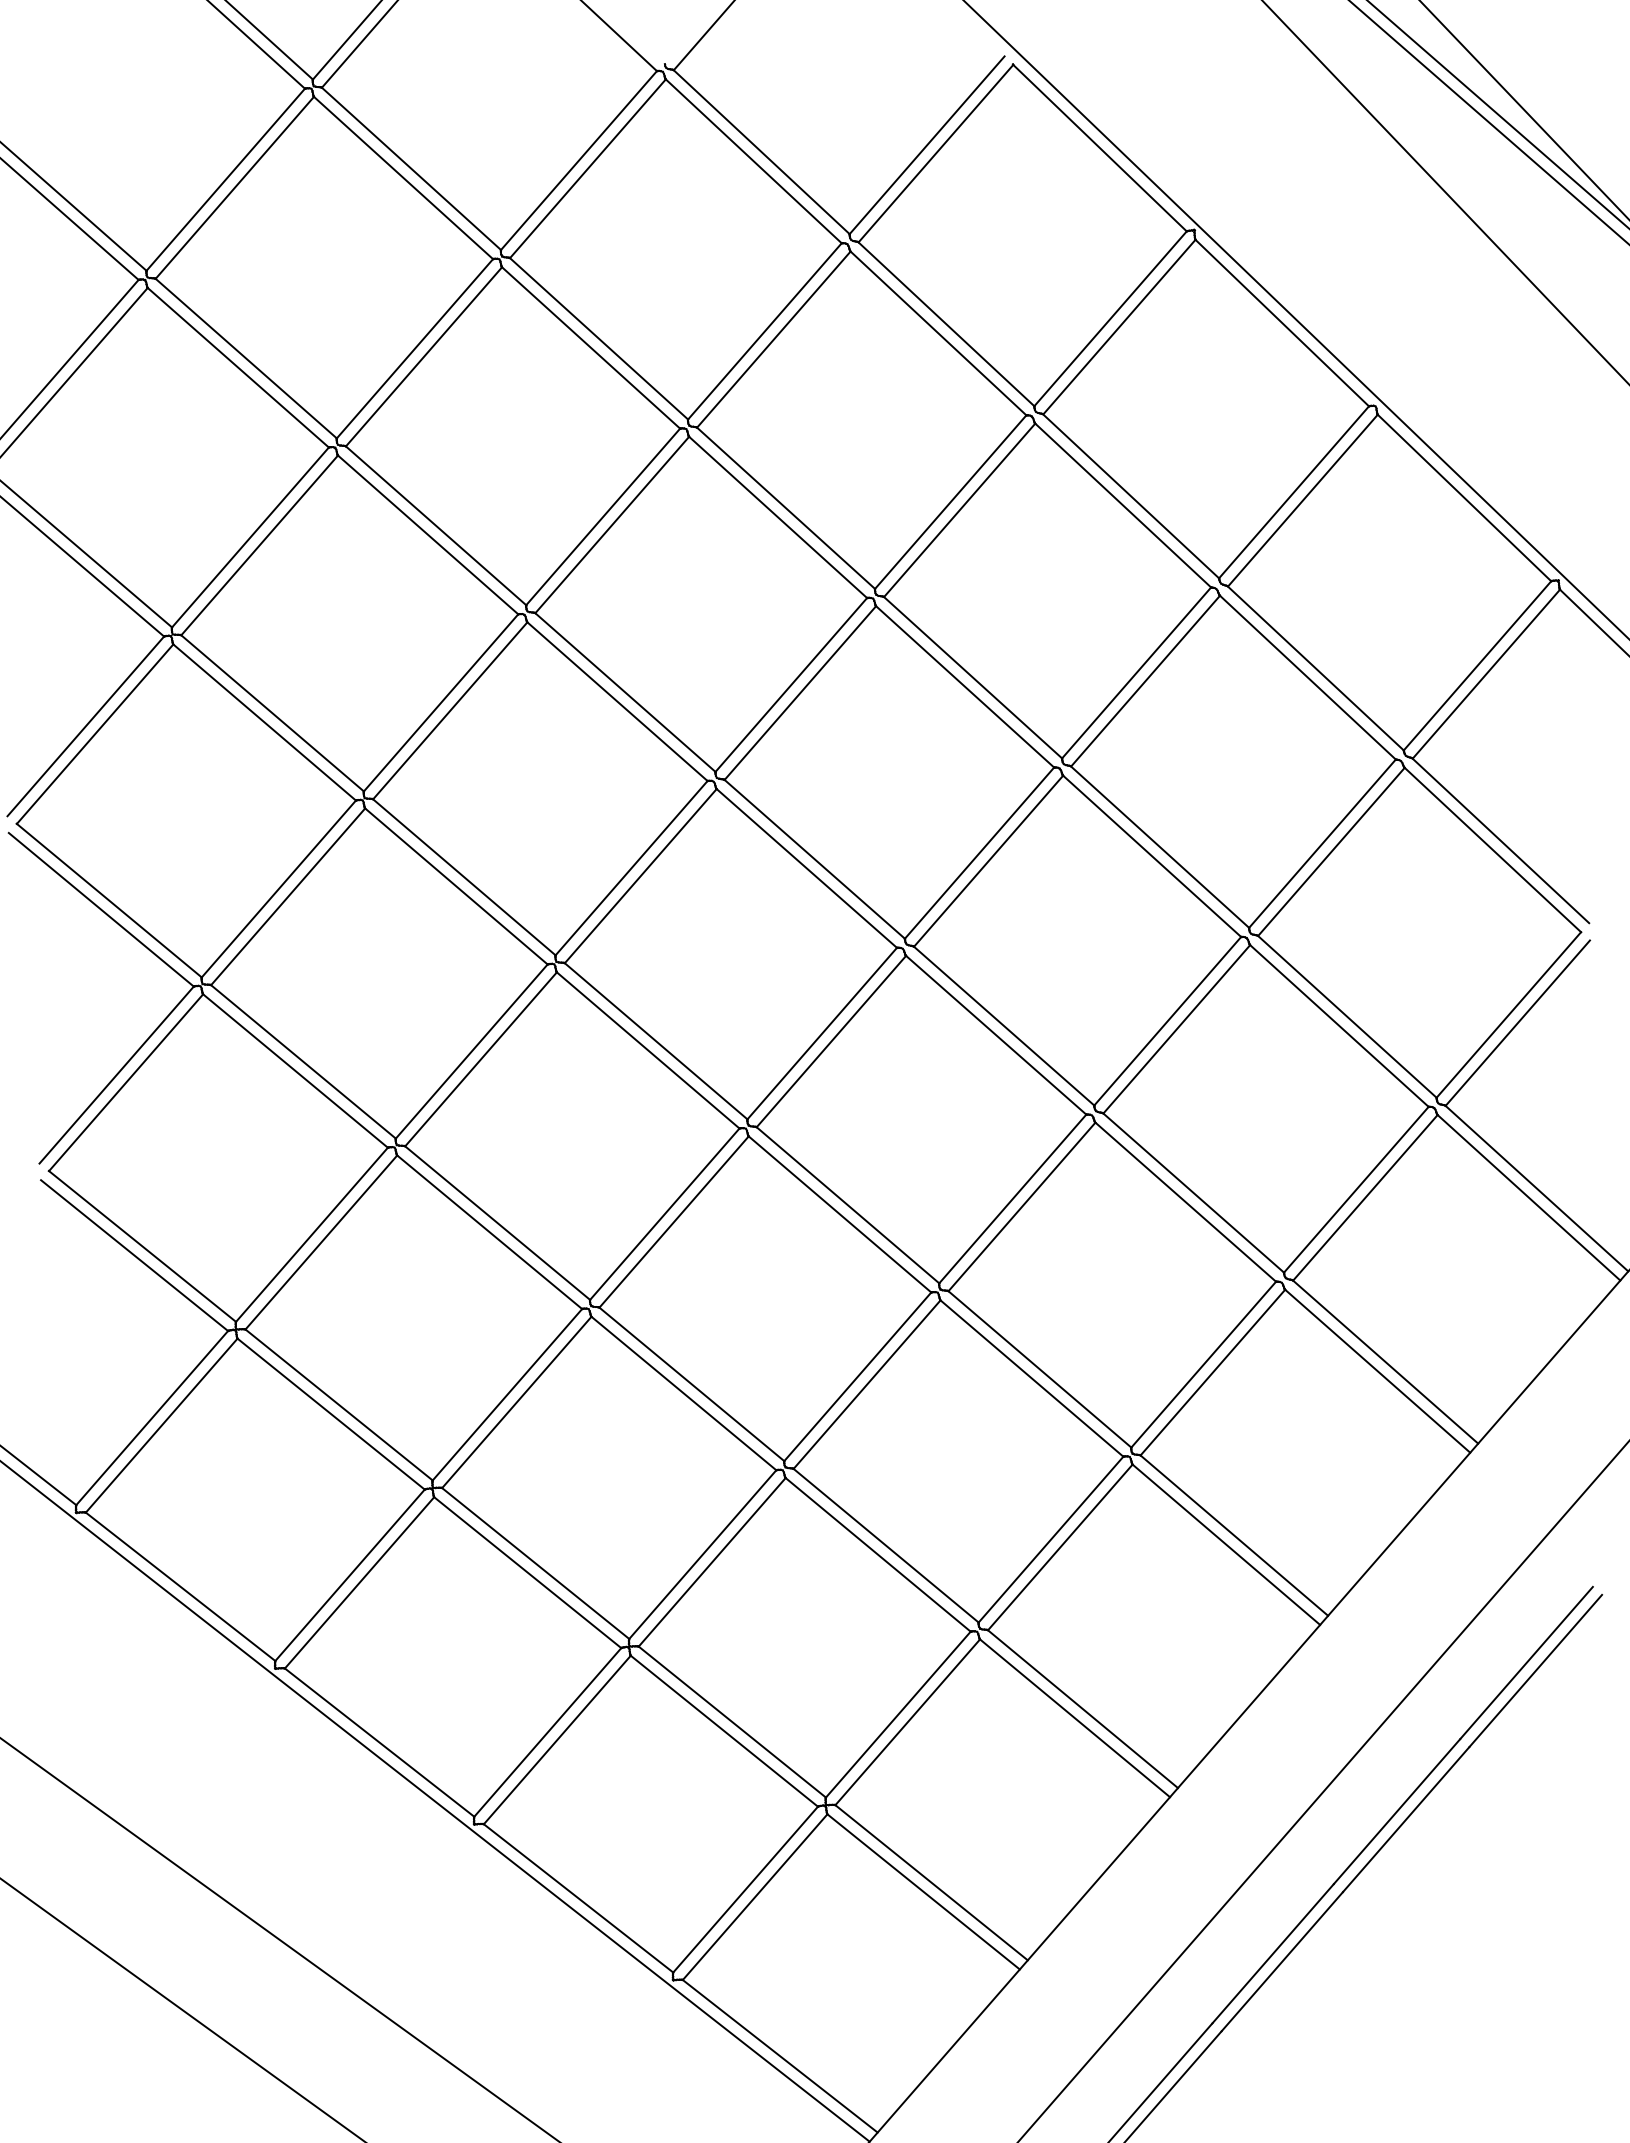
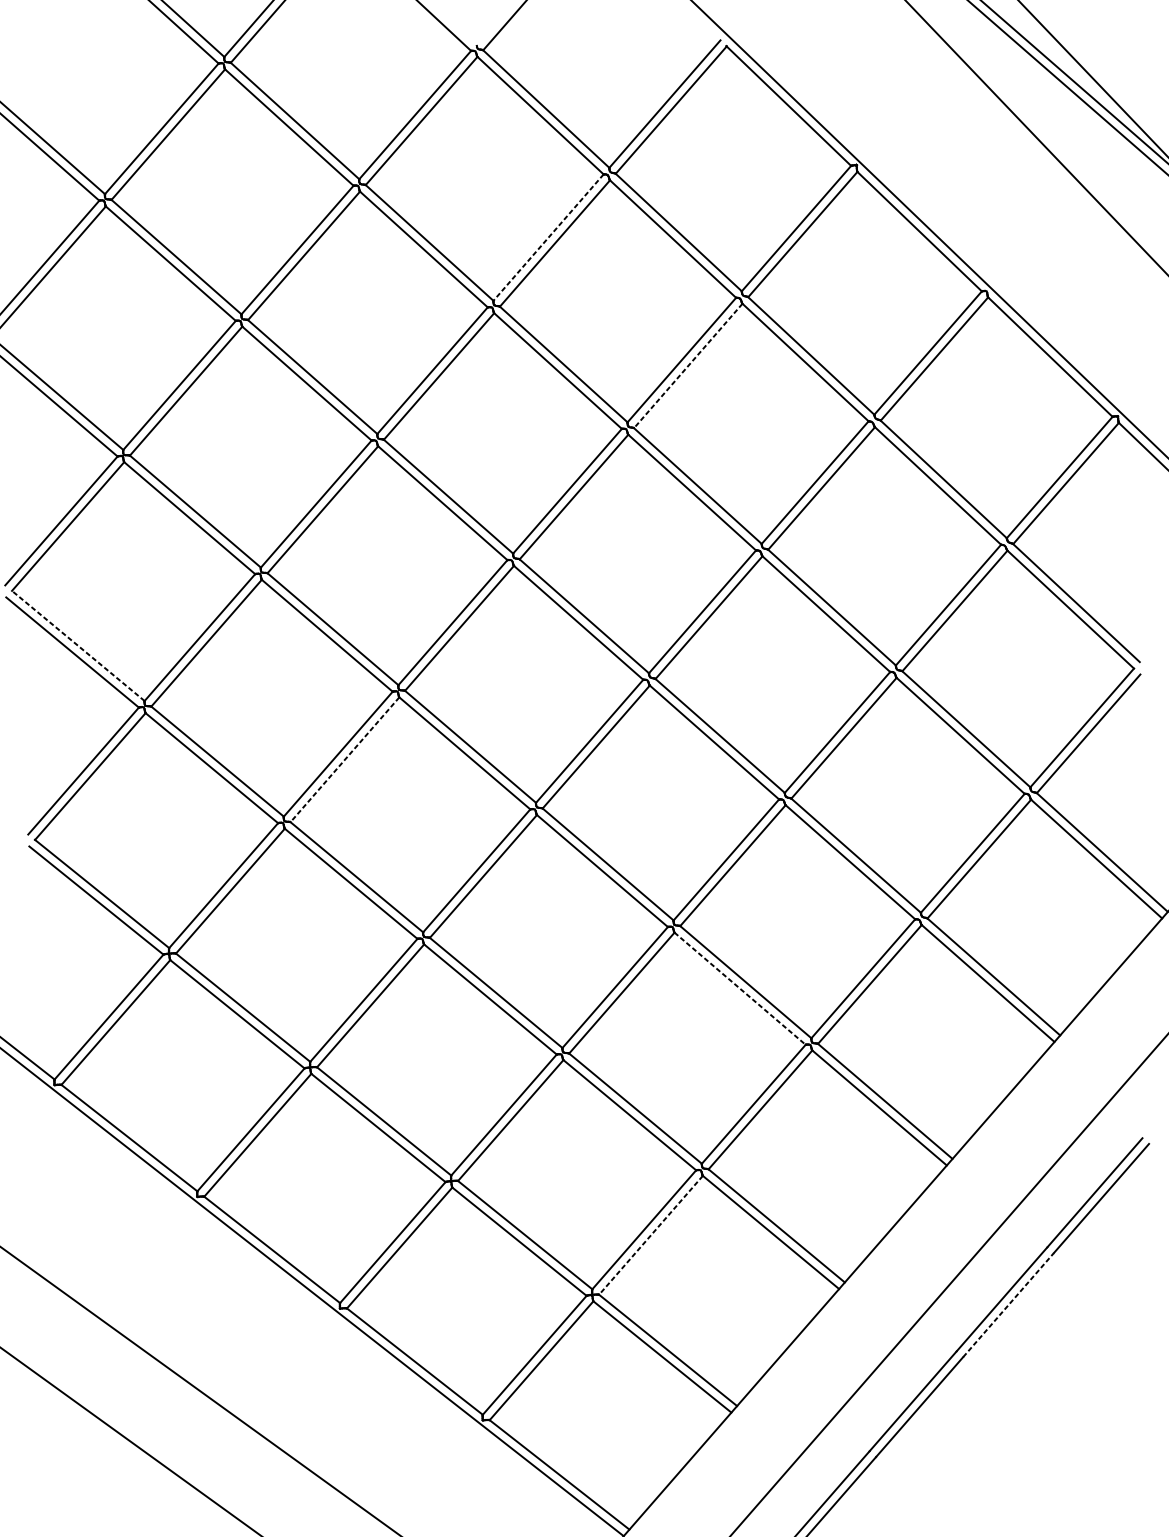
line: (764, 331) -> (548, 237), solid -> dashed
line: (959, 510) -> (688, 366), solid -> dashed
line: (108, 900) -> (77, 645), solid -> dashed
line: (480, 1059) -> (344, 759), solid -> dashed
line: (1032, 1378) -> (740, 988), solid -> dashed
line: (907, 1722) -> (650, 1235), solid -> dashed
line: (1406, 1819) -> (1008, 1305), solid -> dashed

